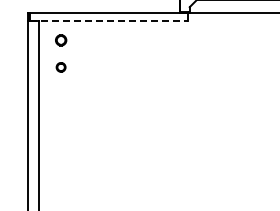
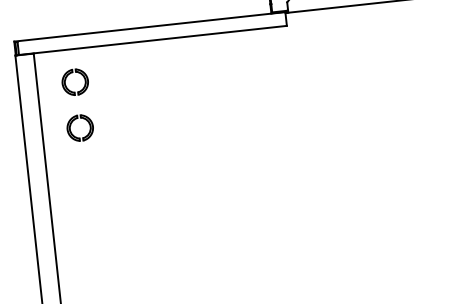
line: (109, 20) -> (153, 39), dashed -> solid
part: (60, 40) -> (74, 82), size x1.43
part: (60, 67) -> (79, 128), size x1.67

